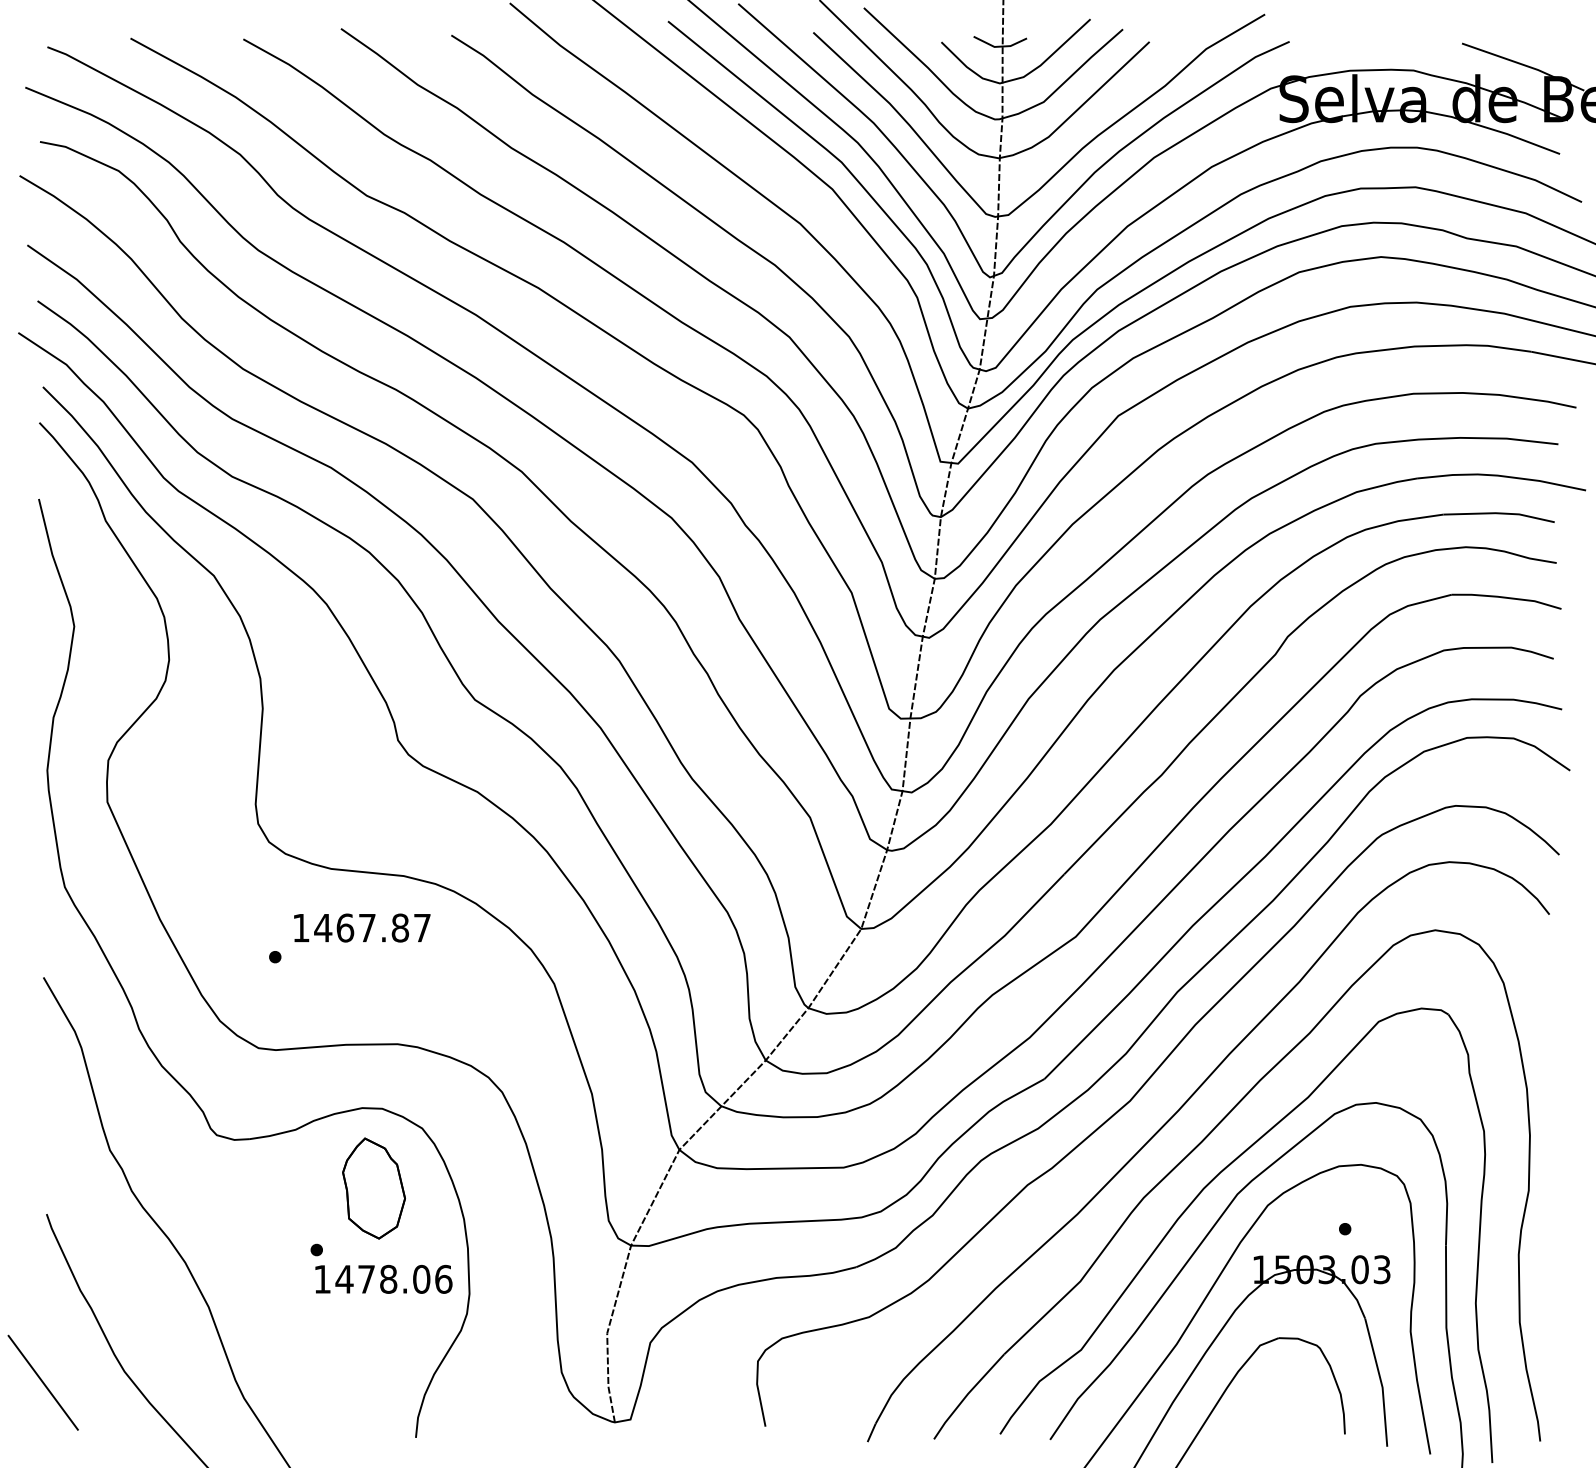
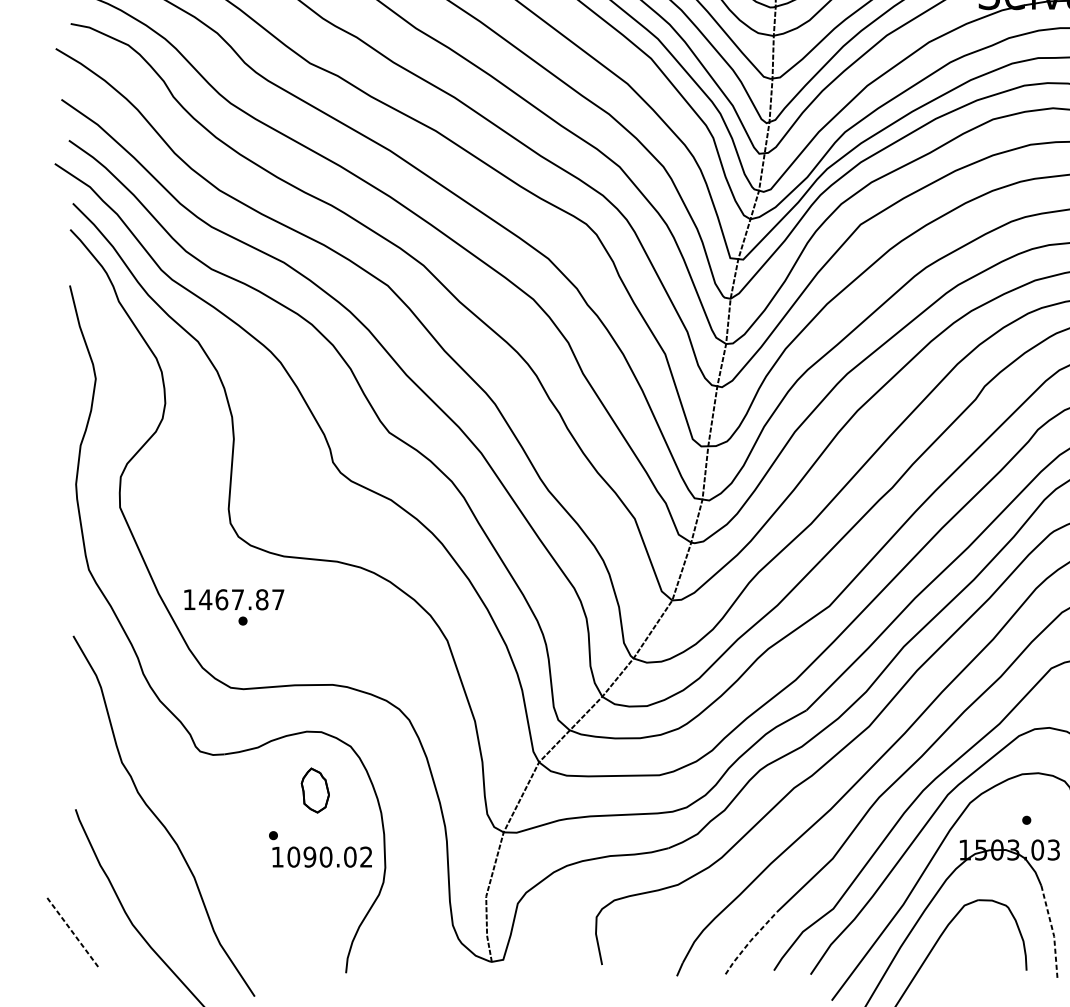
text: (362, 927) -> (234, 599), moved
part: (373, 1188) -> (315, 790), size x0.6
text: (393, 1278) -> (329, 856), 1478.06 -> 1090.02
line: (1381, 1382) -> (1053, 932), solid -> dashed
line: (43, 1383) -> (73, 933), solid -> dashed
line: (966, 1395) -> (749, 942), solid -> dashed

